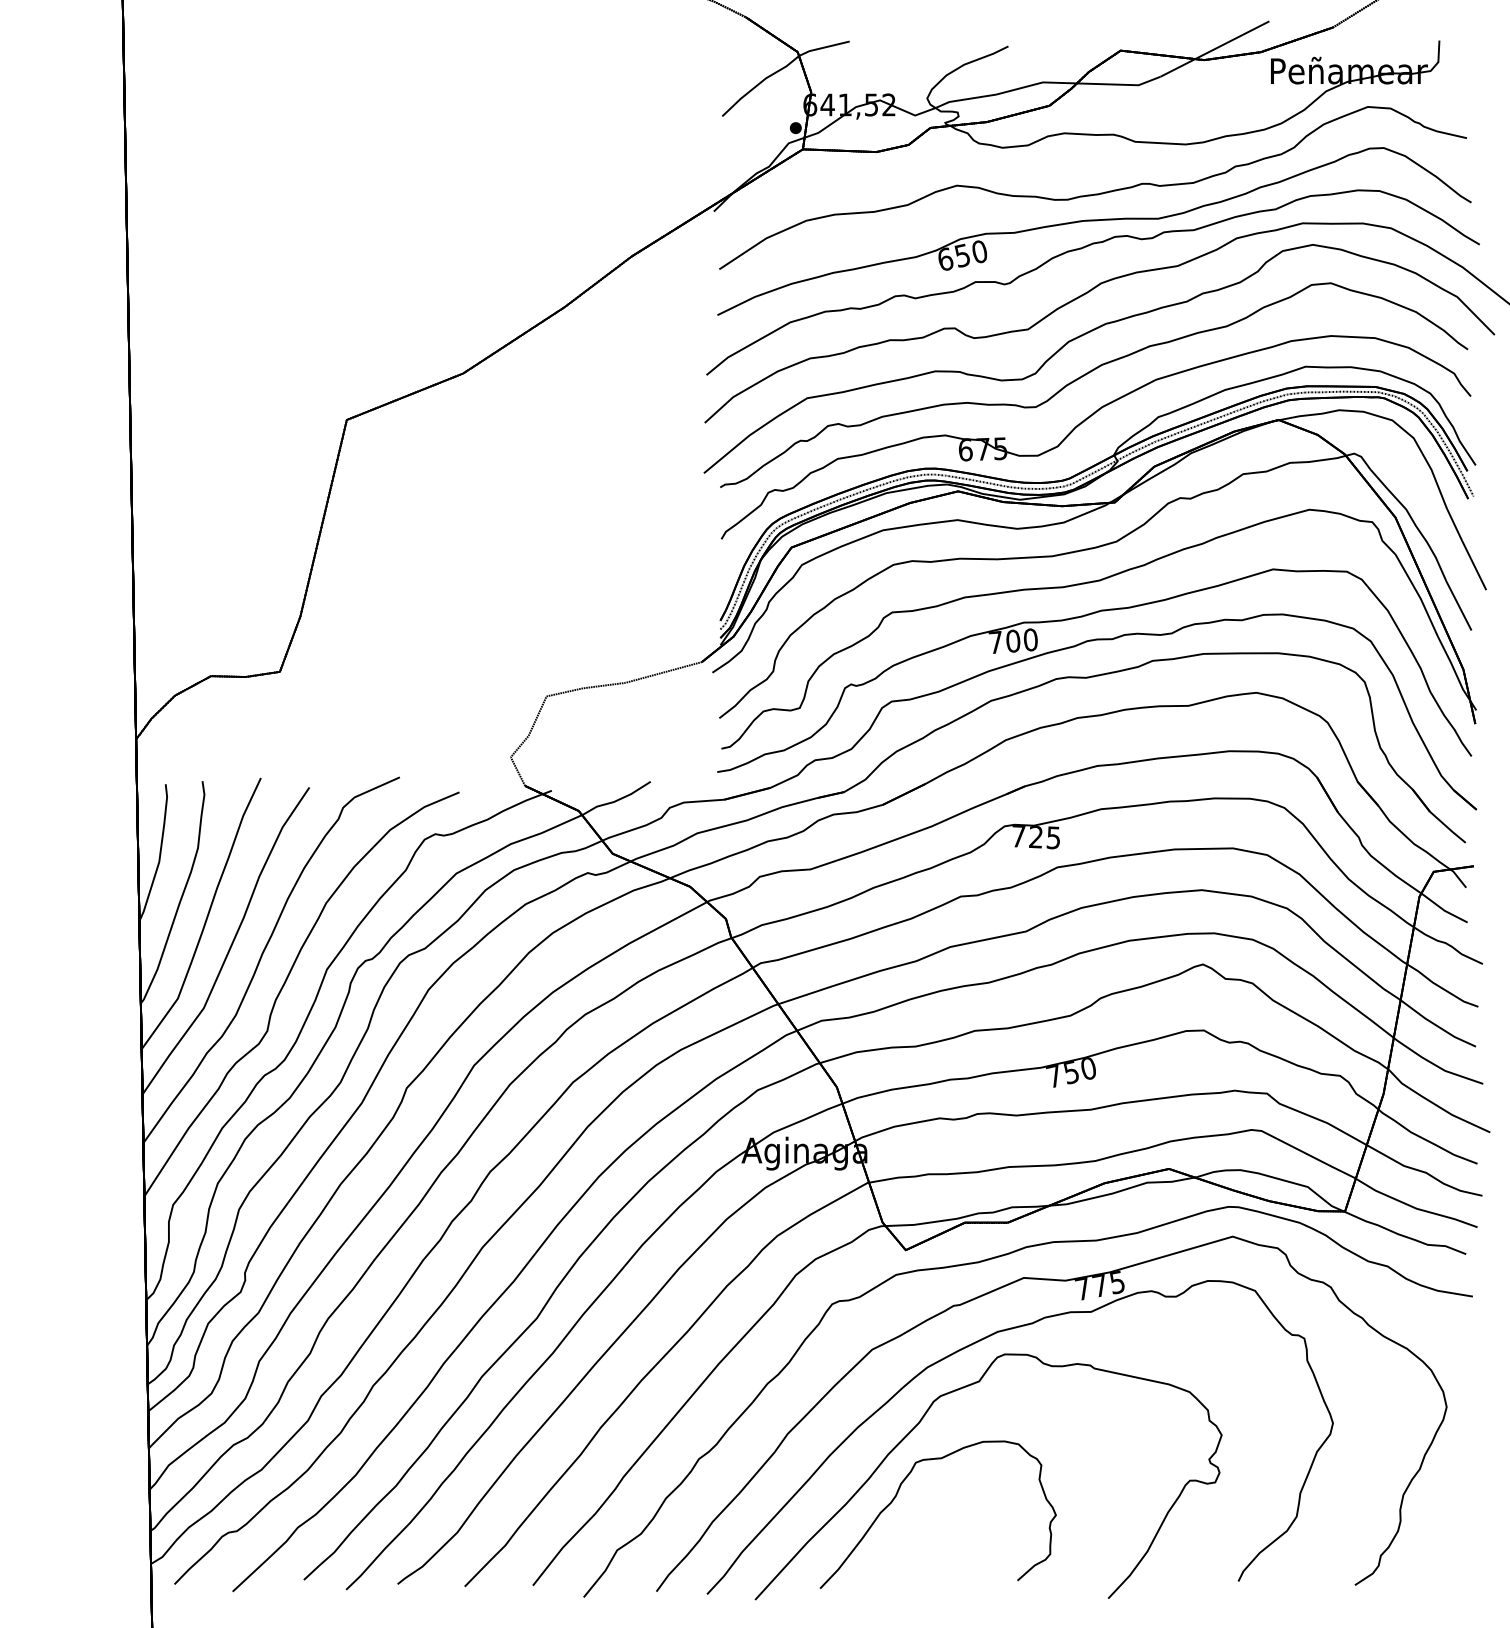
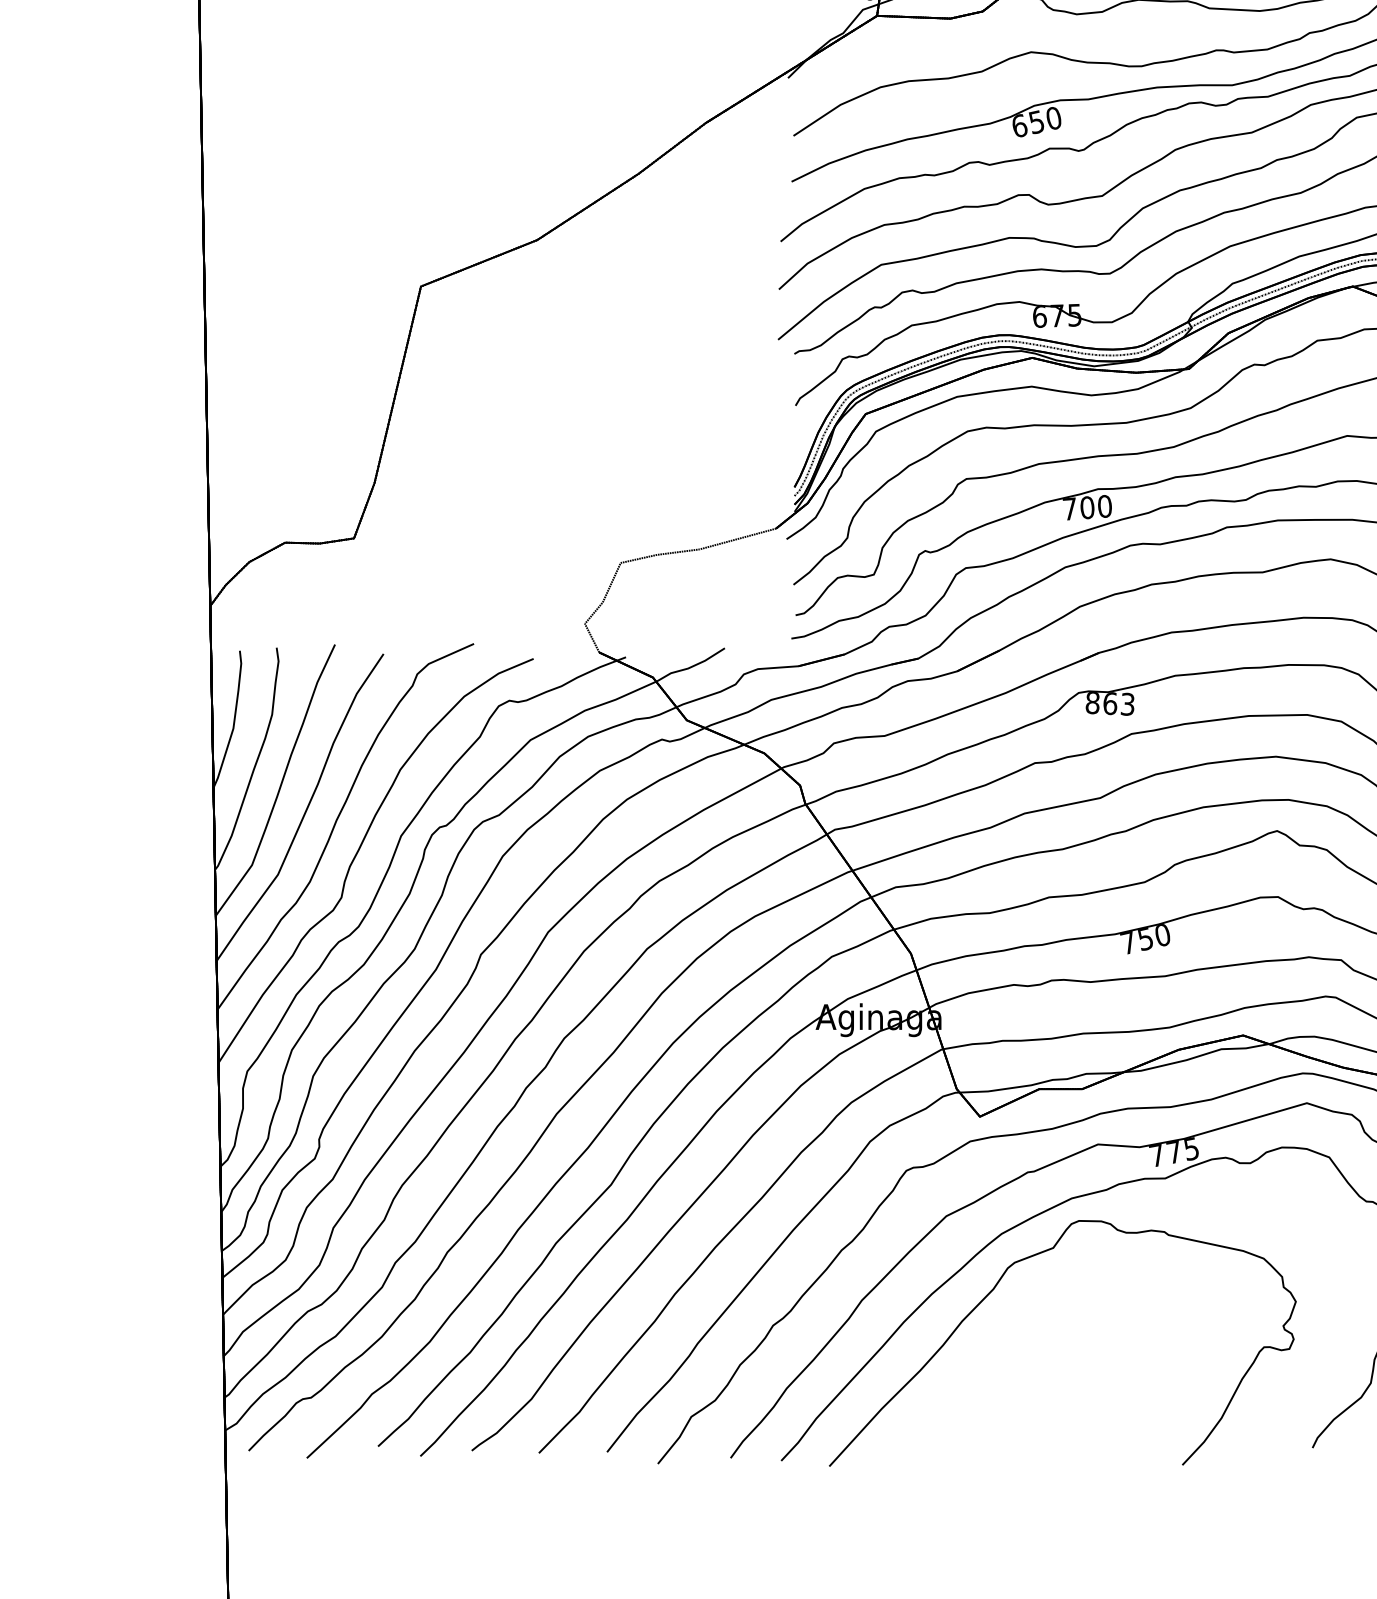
text: (1035, 836) -> (1109, 703), 725 -> 863
curve: (897, 1495) -> (971, 1362), removed

